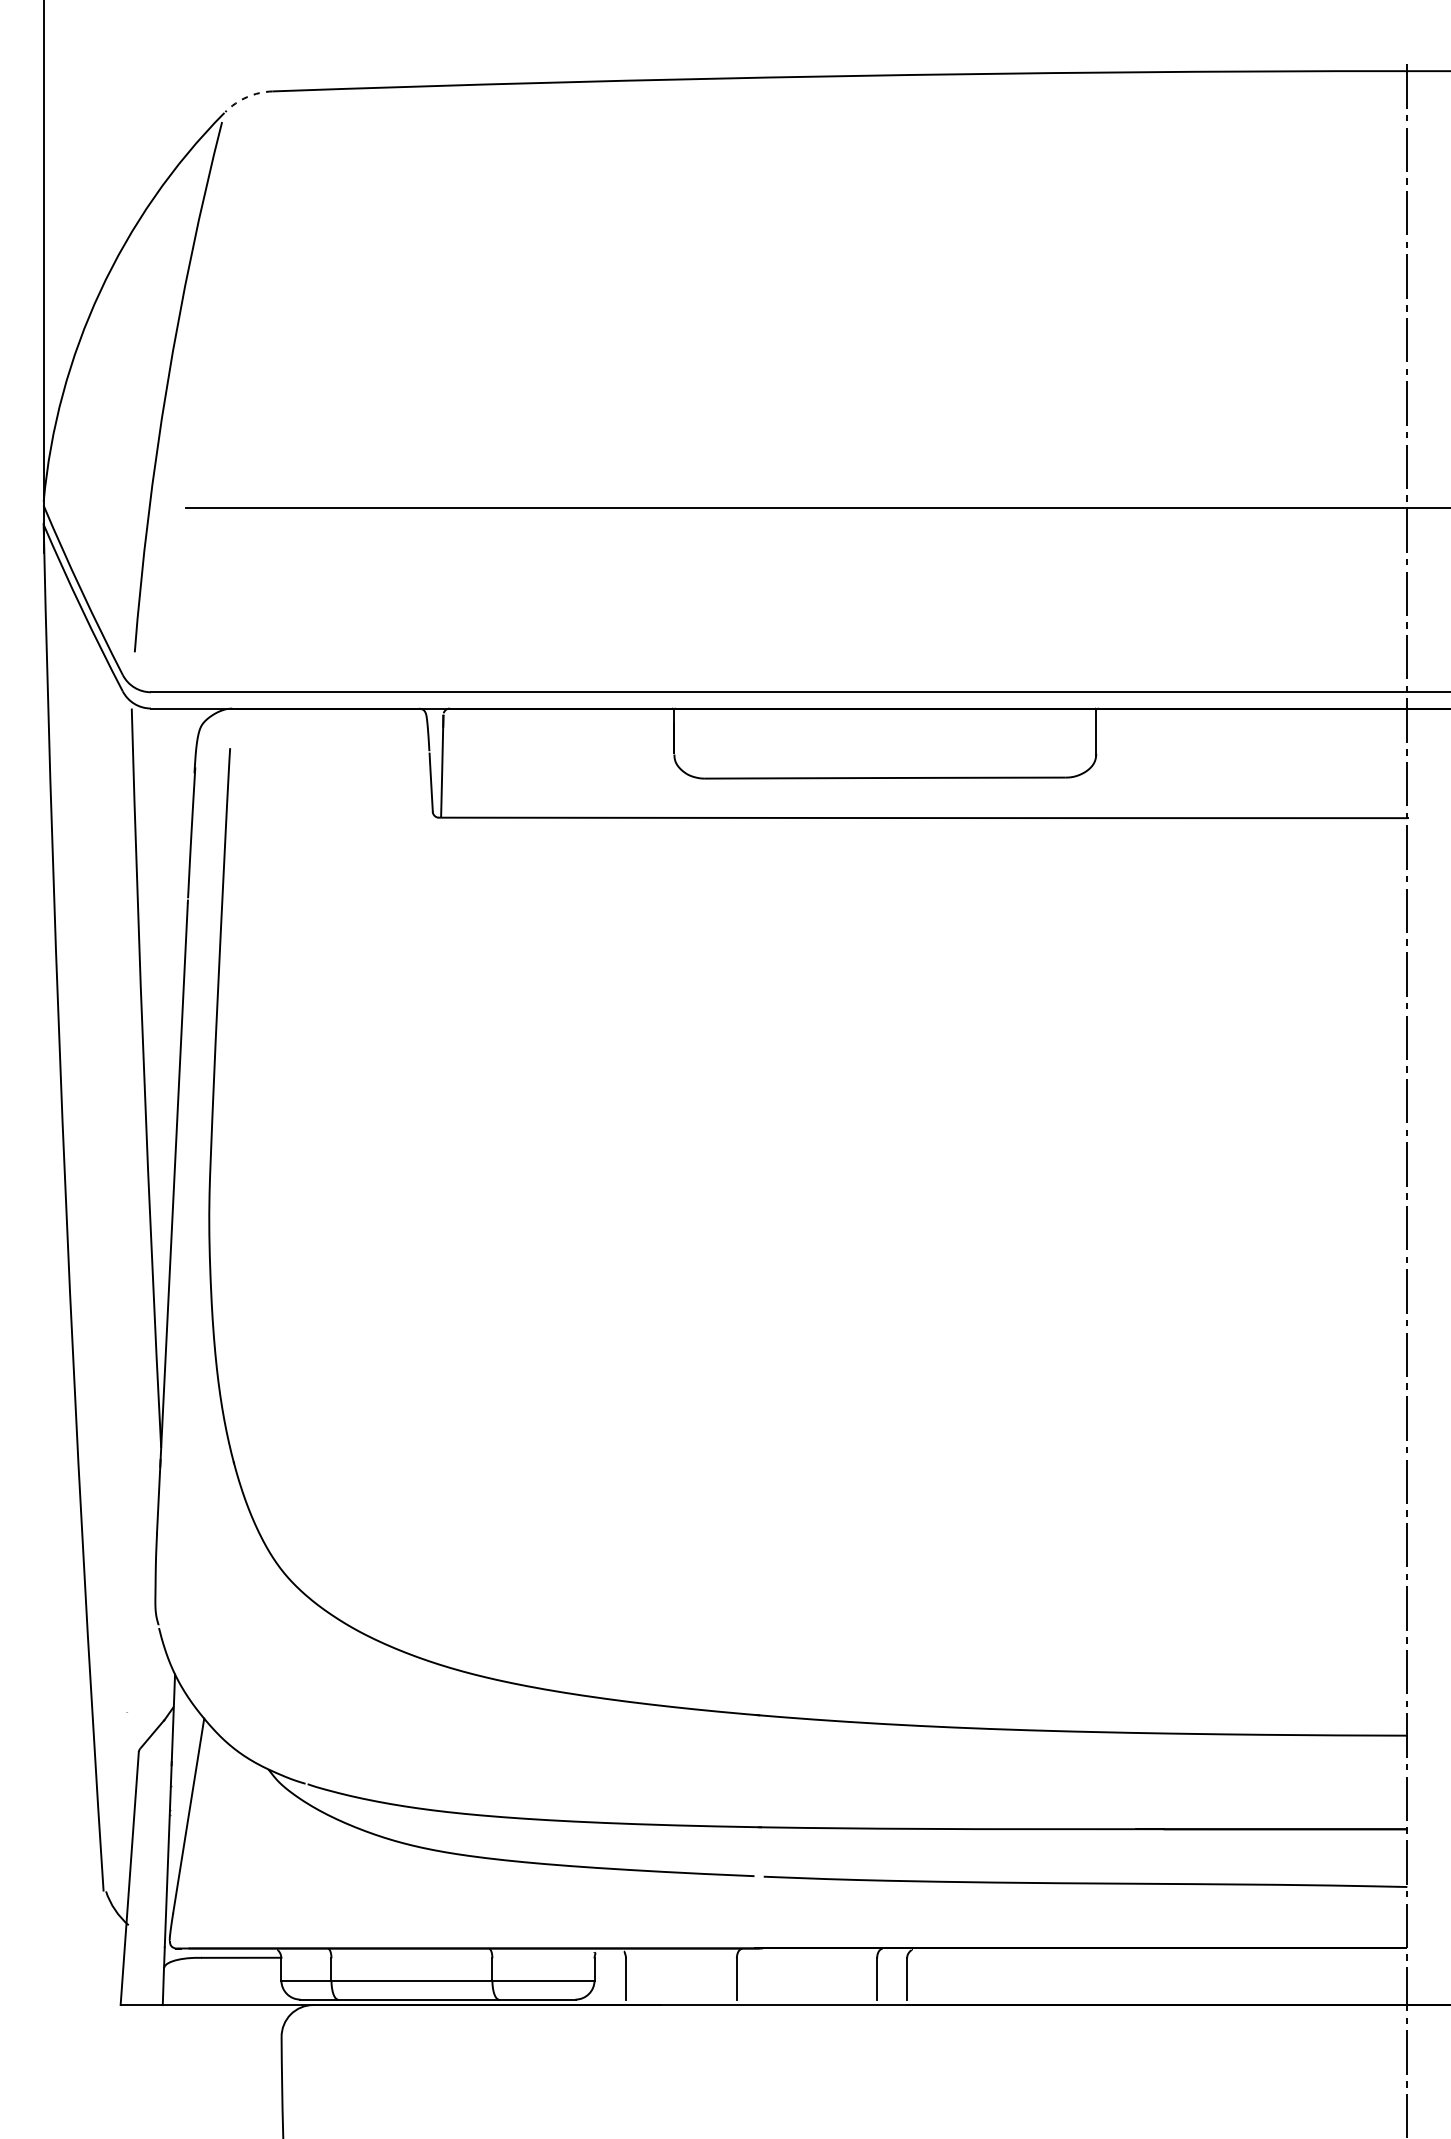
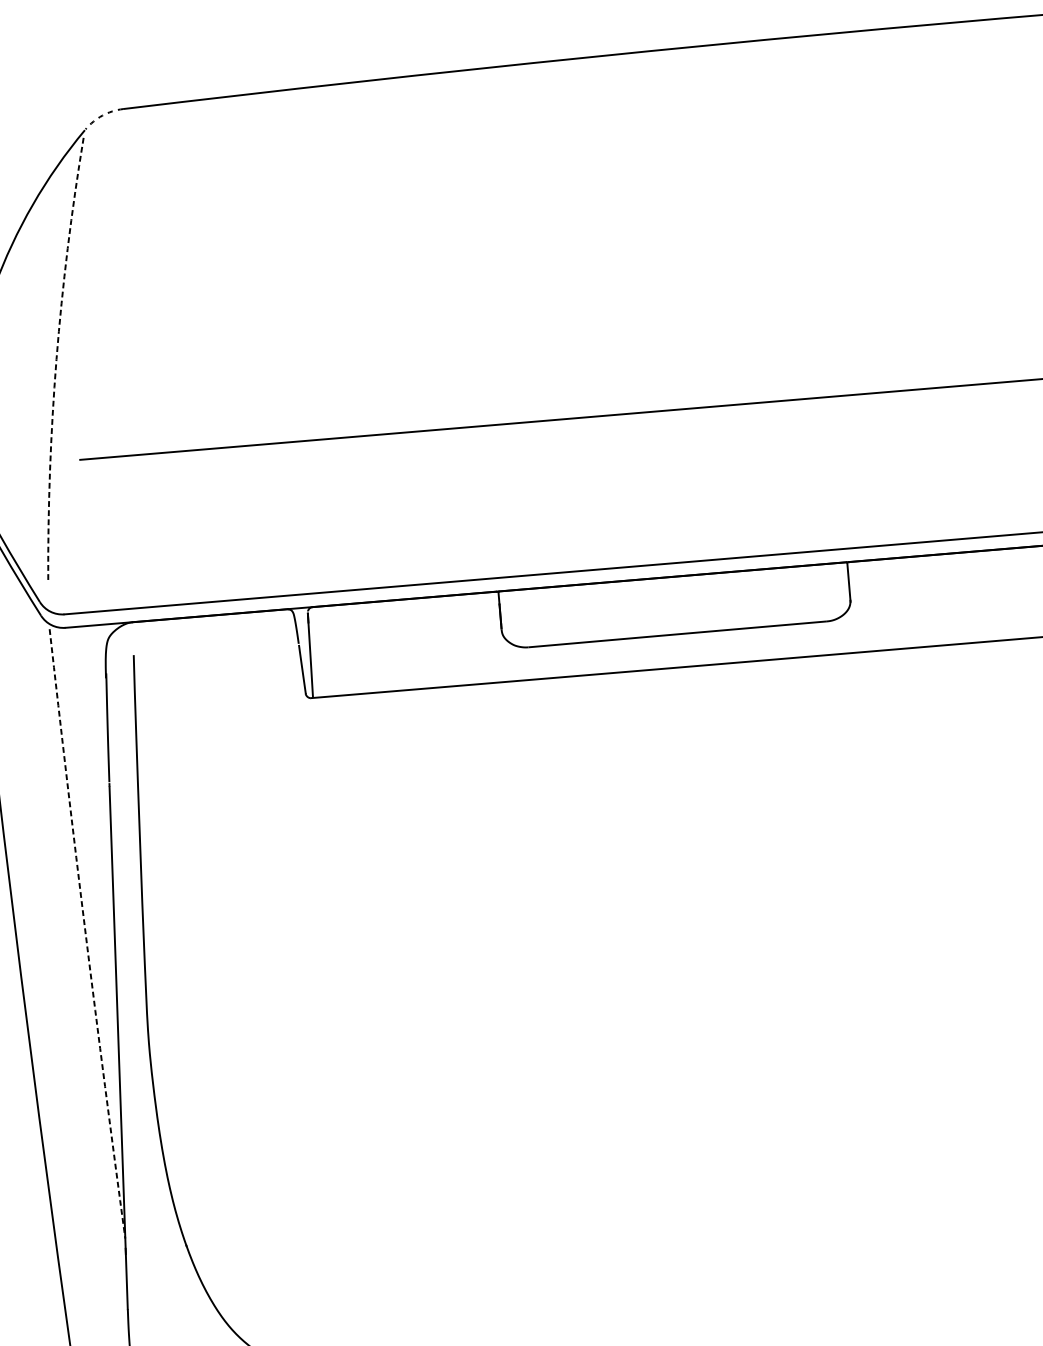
arc: (167, 385) -> (56, 359), solid -> dashed
arc: (144, 1078) -> (85, 934), solid -> dashed

